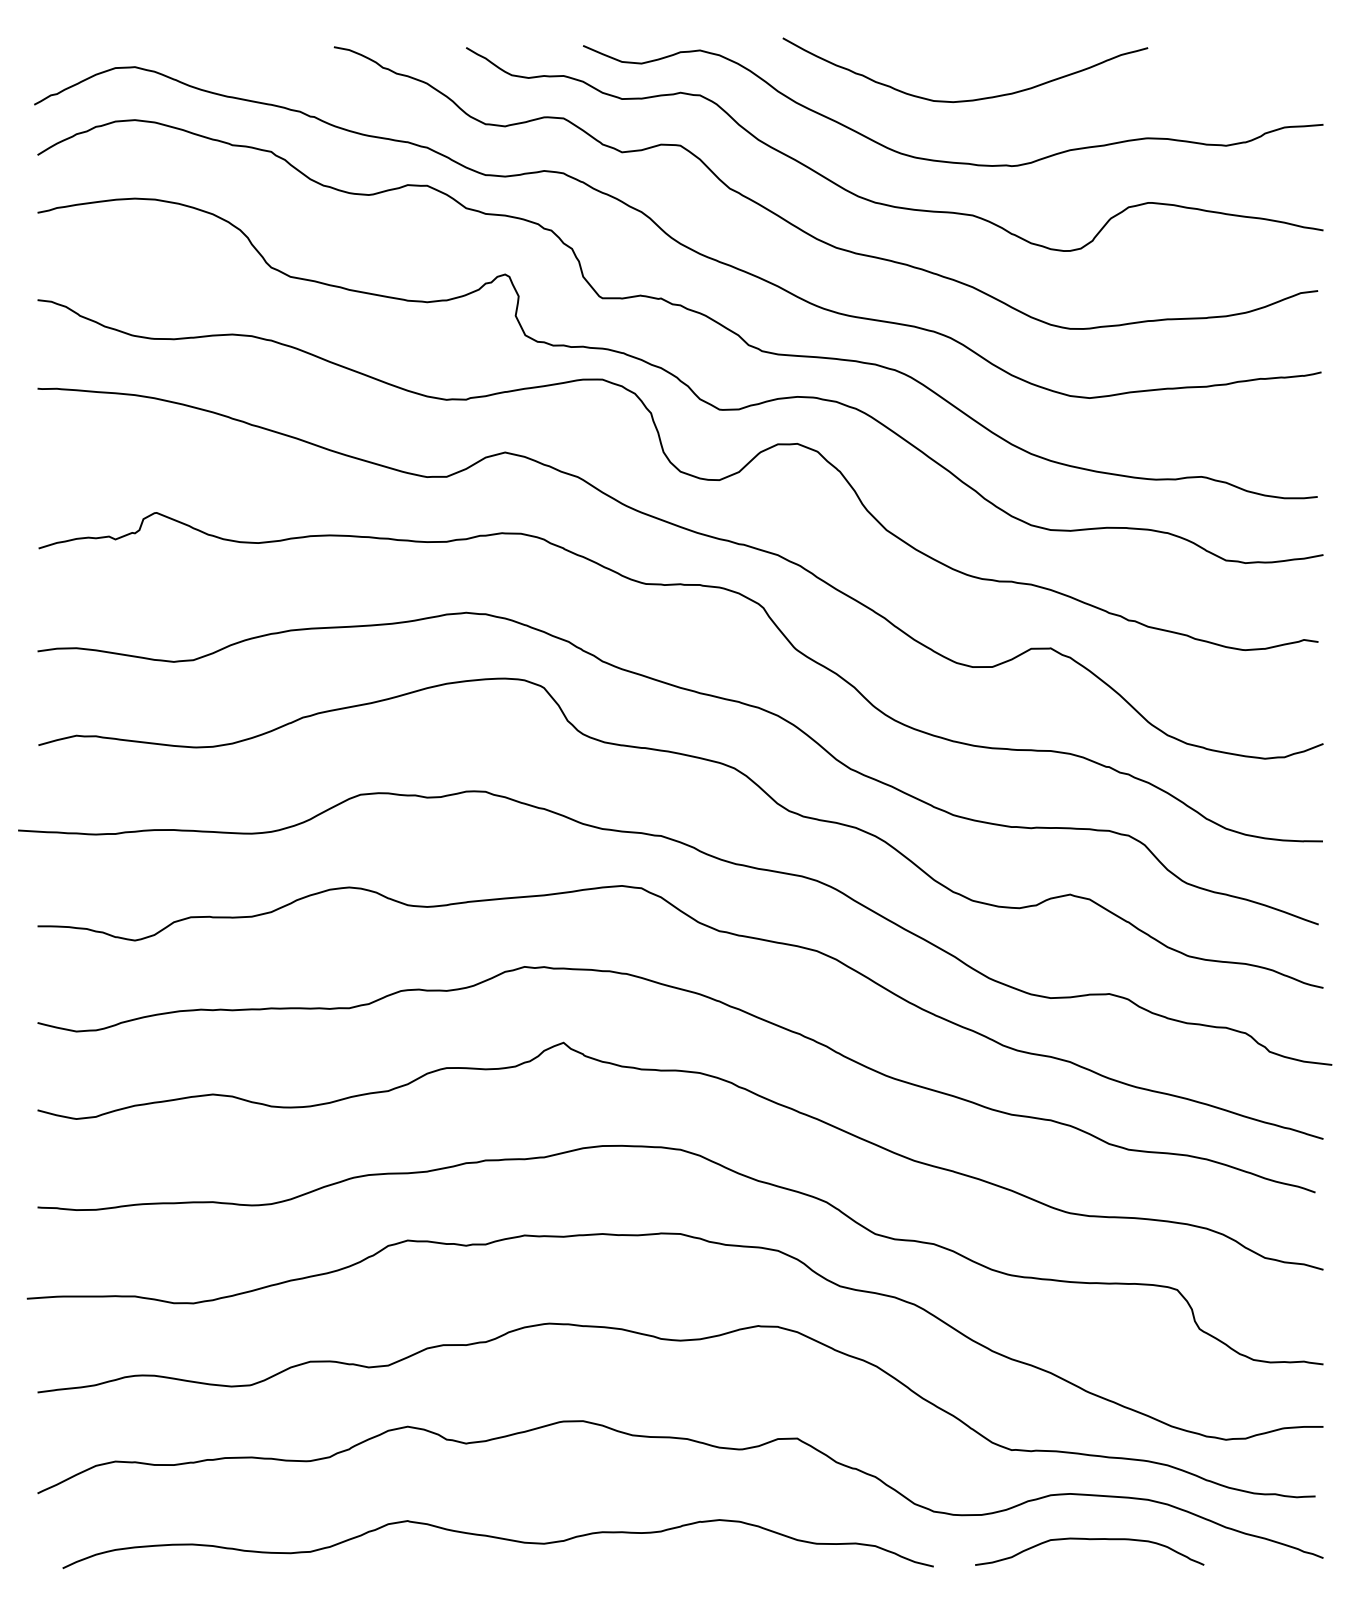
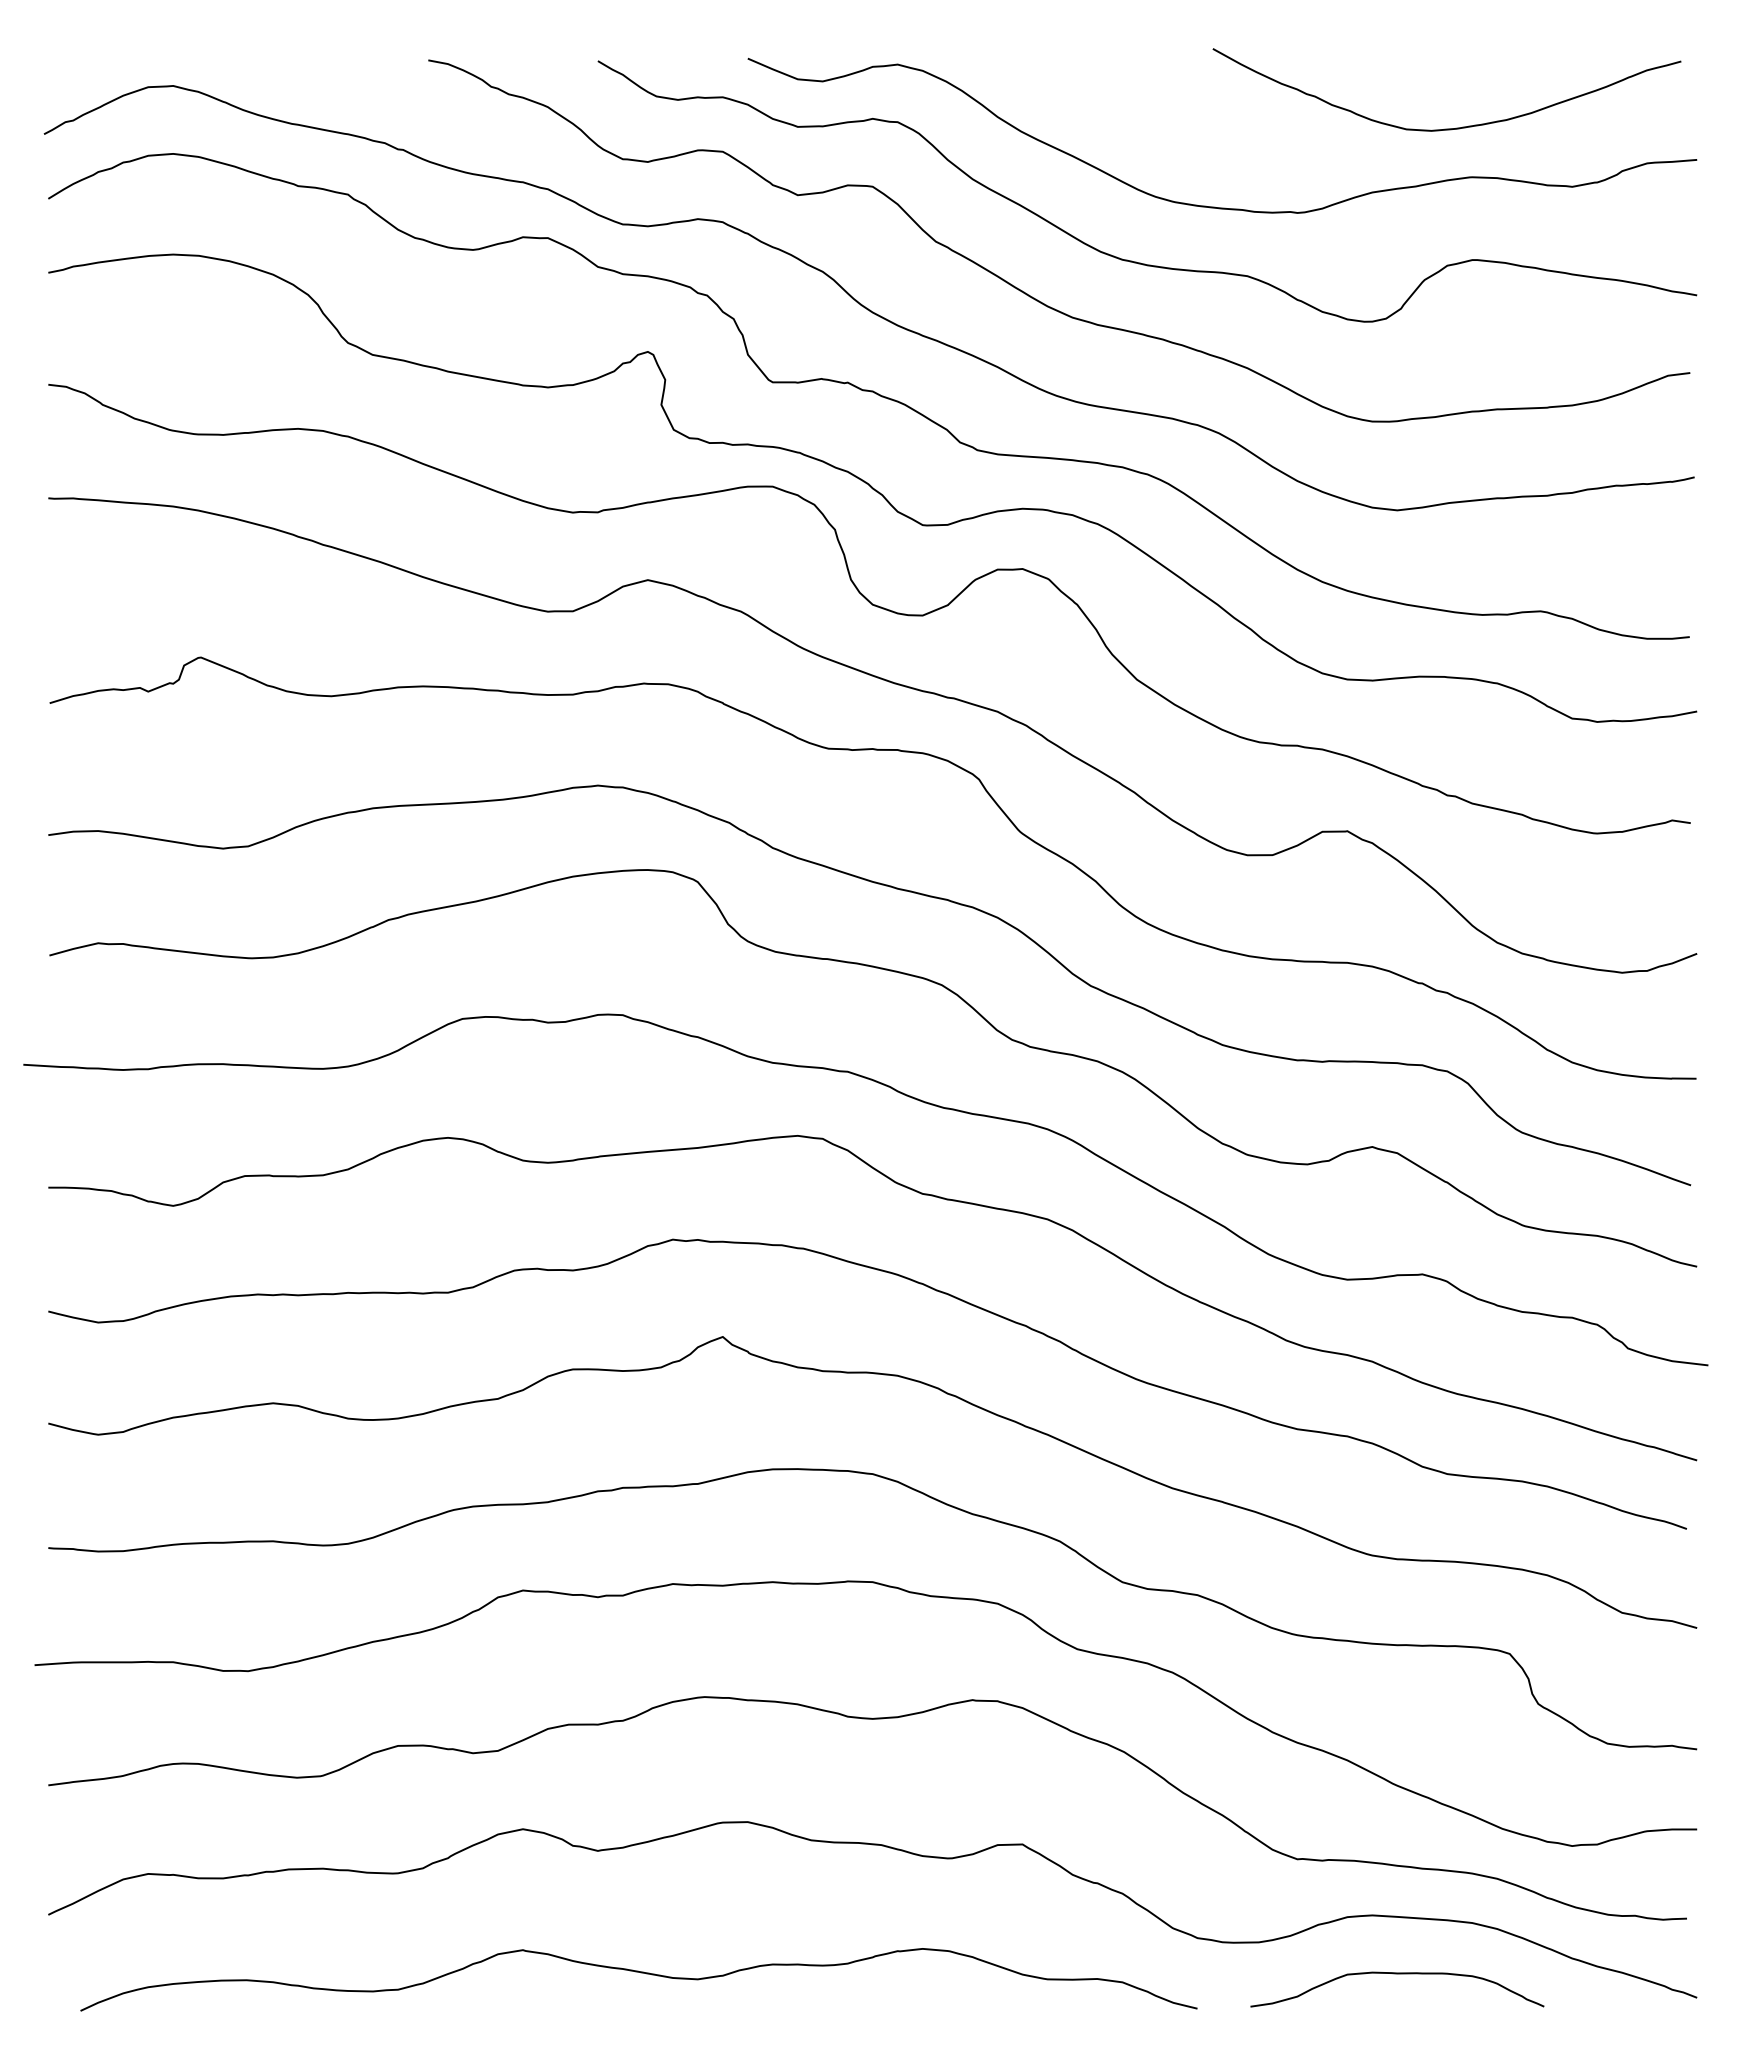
curve: (965, 100) -> (1446, 128), moved

